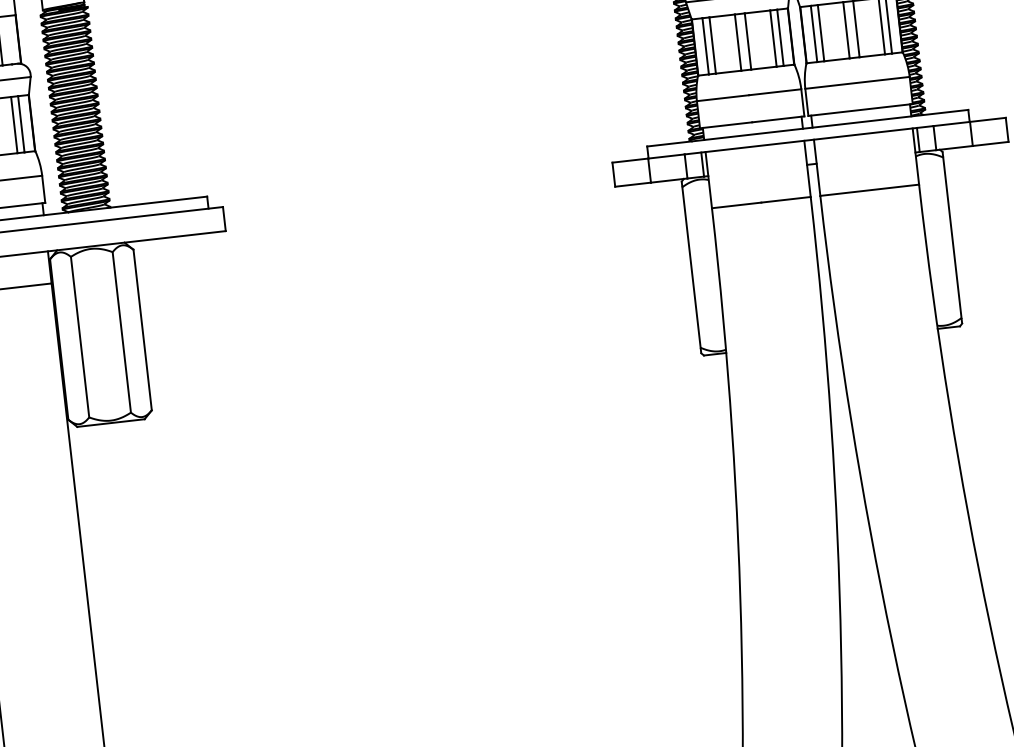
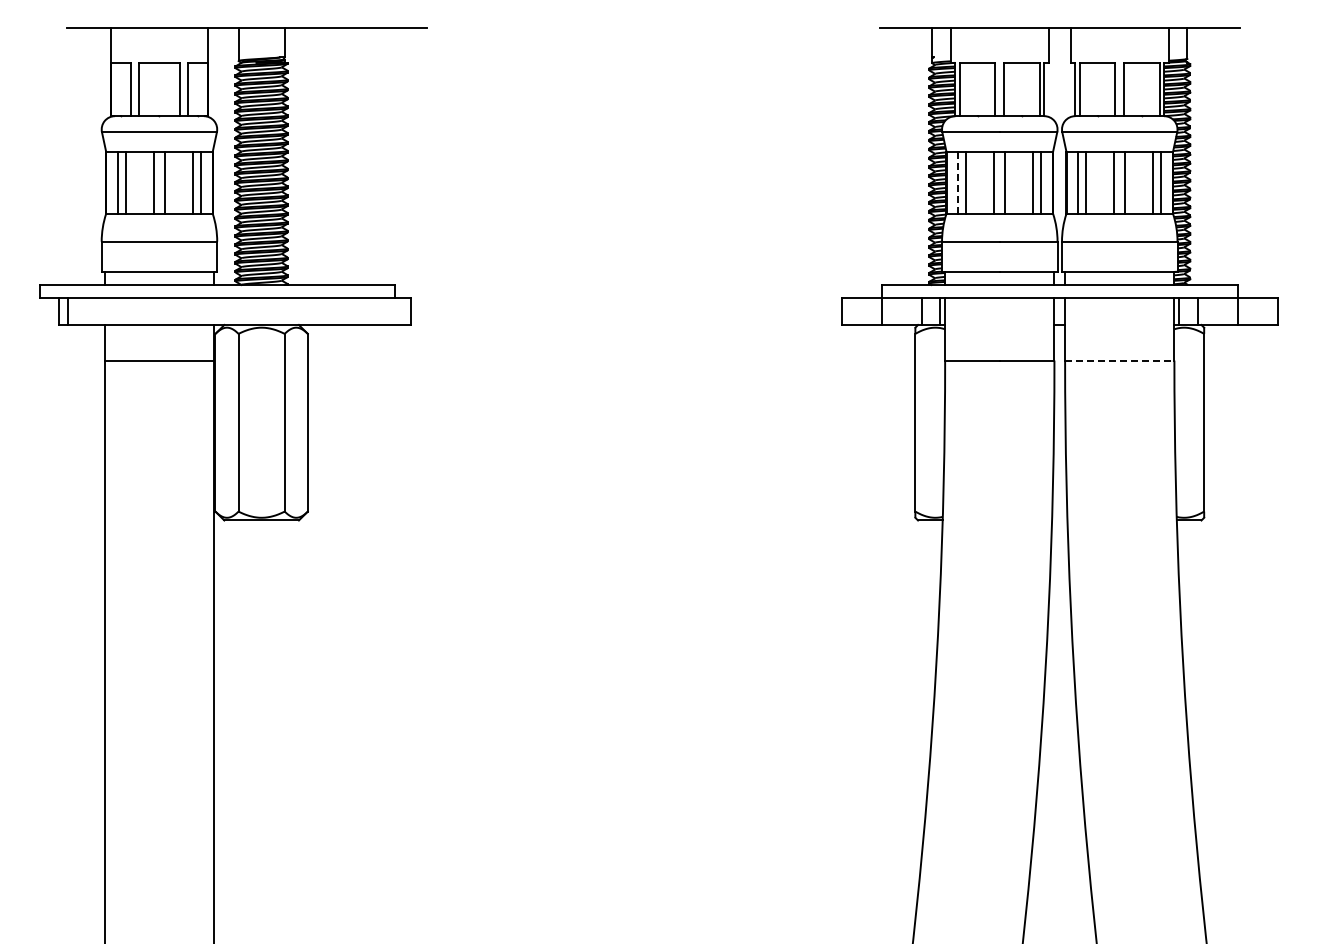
line: (705, 46) -> (958, 183), solid -> dashed
line: (869, 190) -> (1119, 360), solid -> dashed

